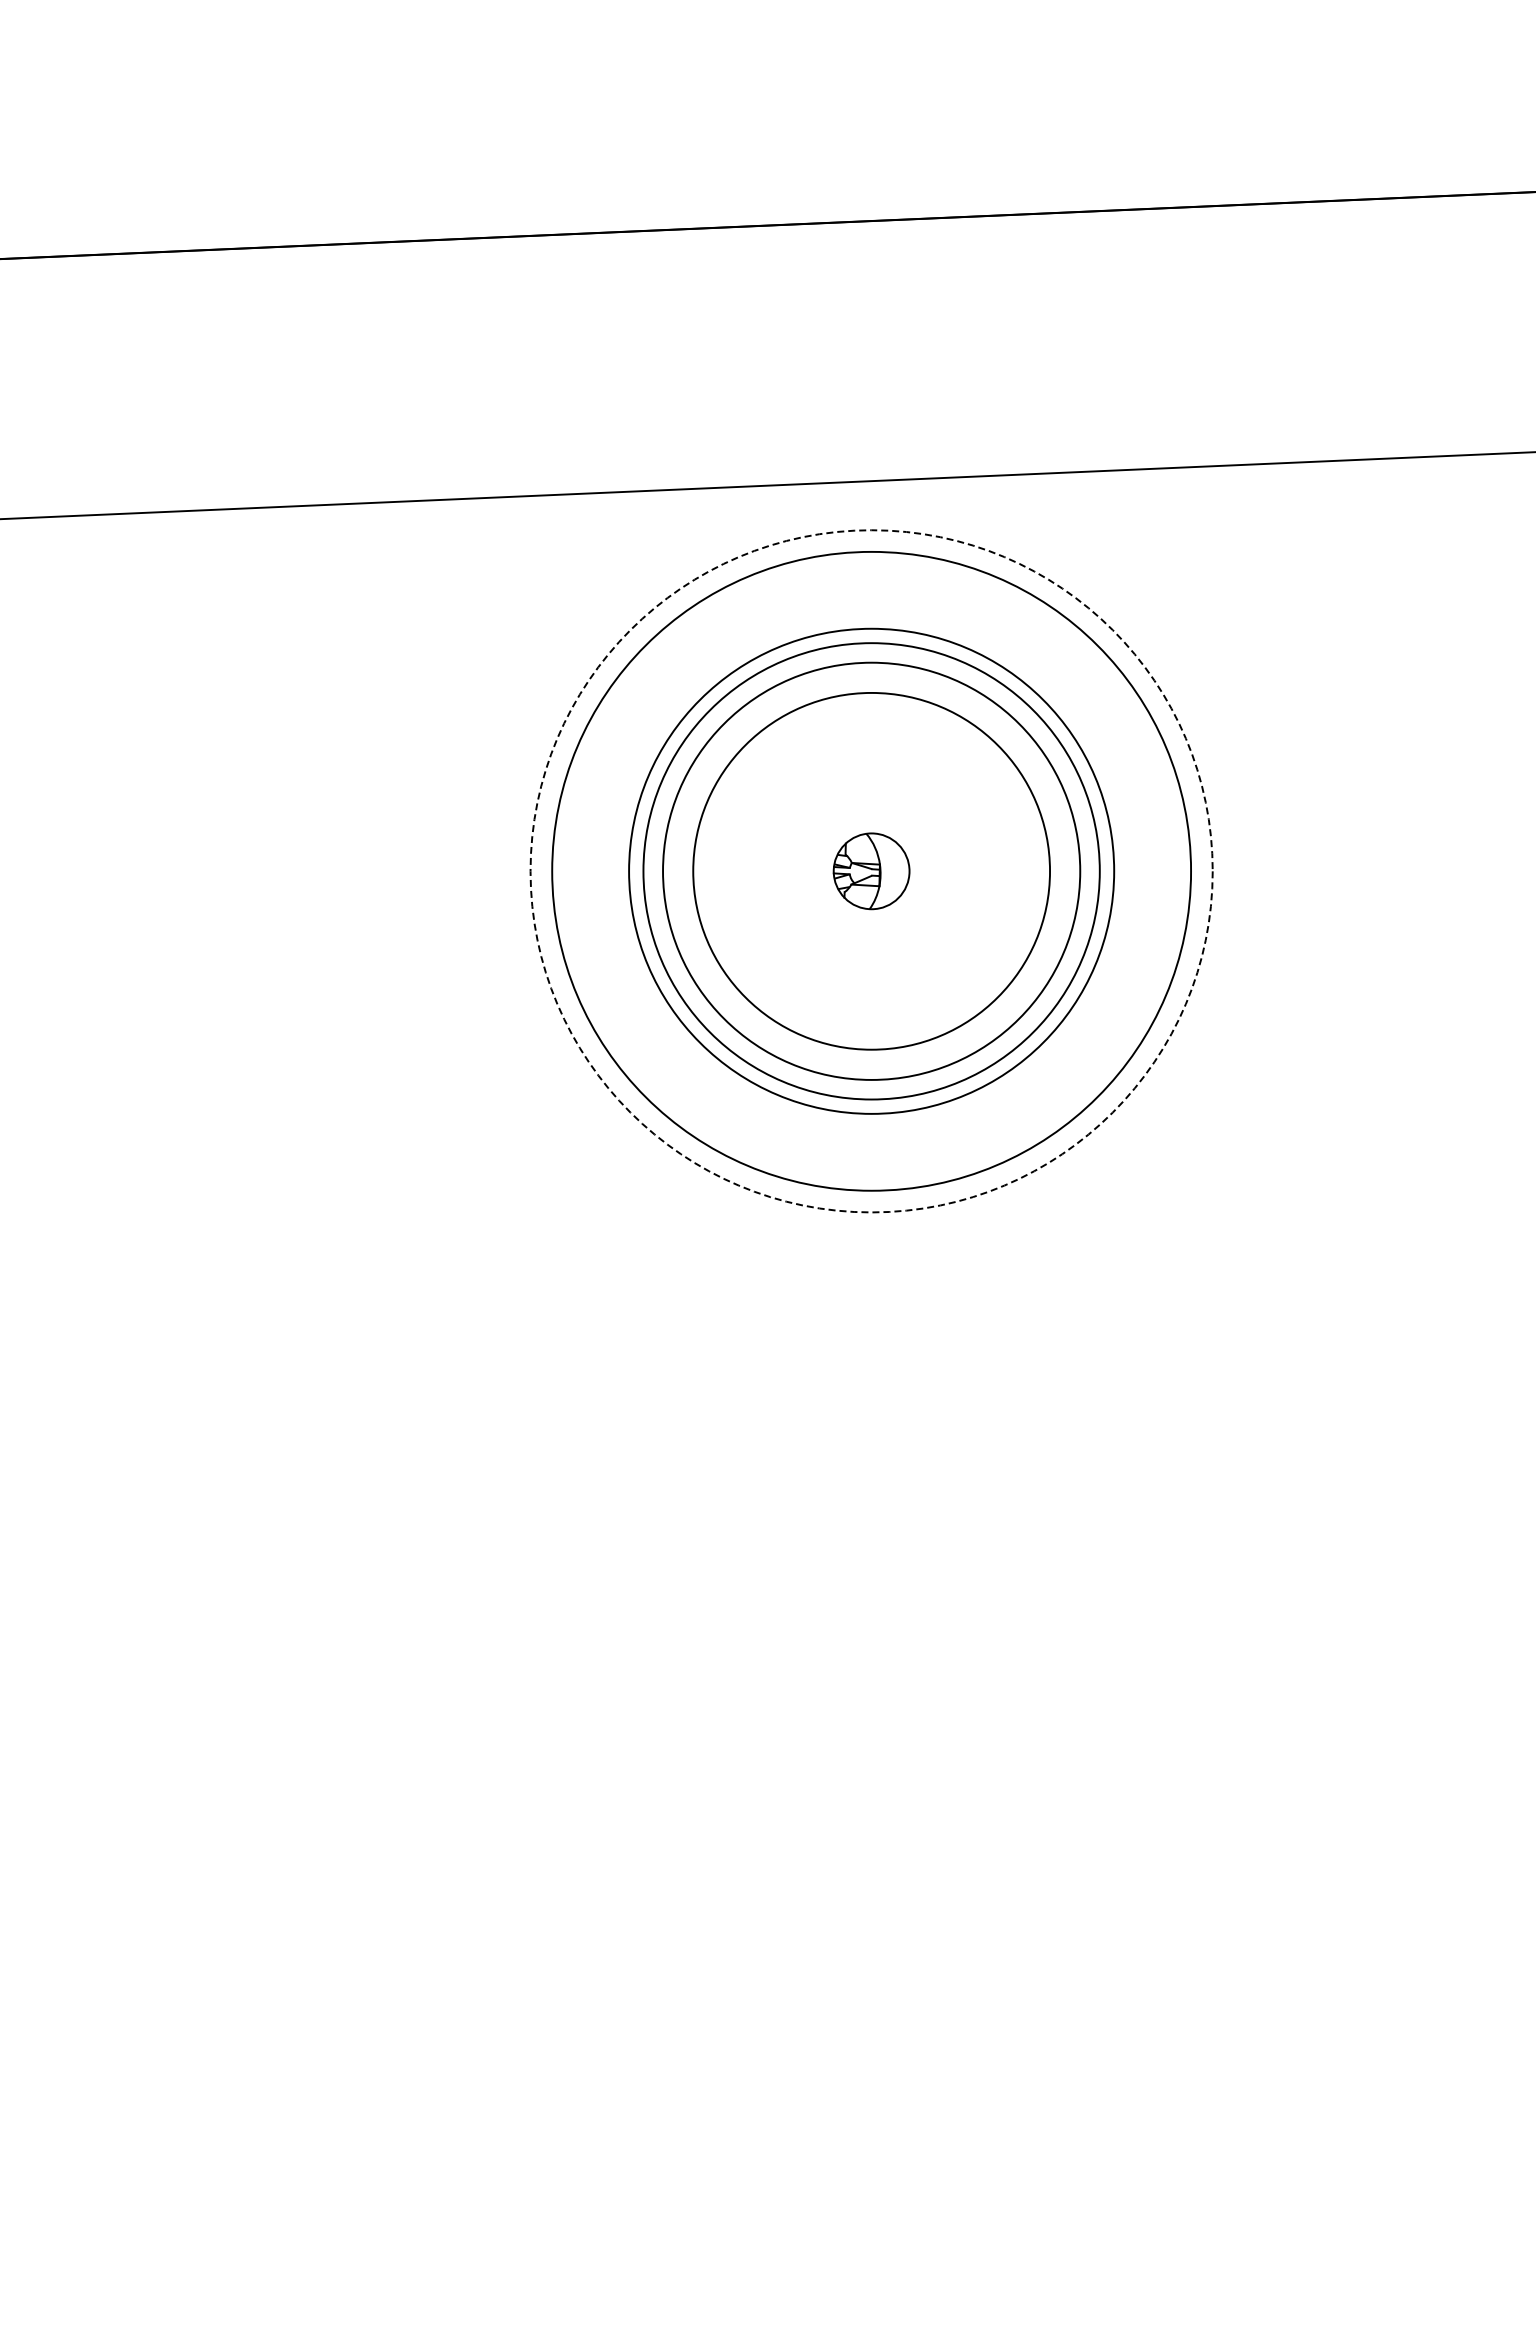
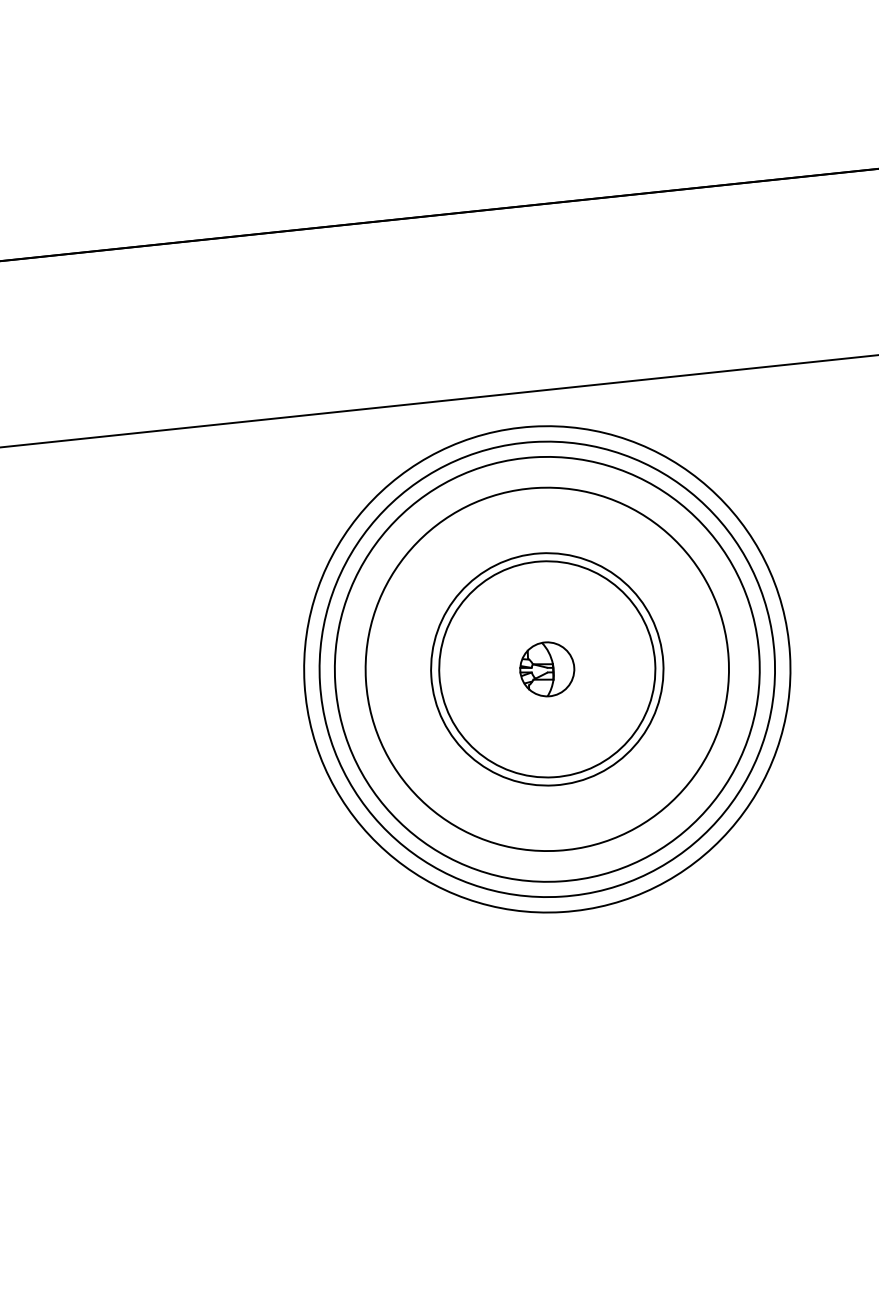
circle: (871, 870) -> (547, 668), size x0.62
circle: (871, 871) -> (547, 669), dashed -> solid
circle: (871, 871) -> (547, 669), size x0.71
circle: (871, 871) -> (547, 669), size x1.43
circle: (871, 871) -> (547, 669), size x1.43

